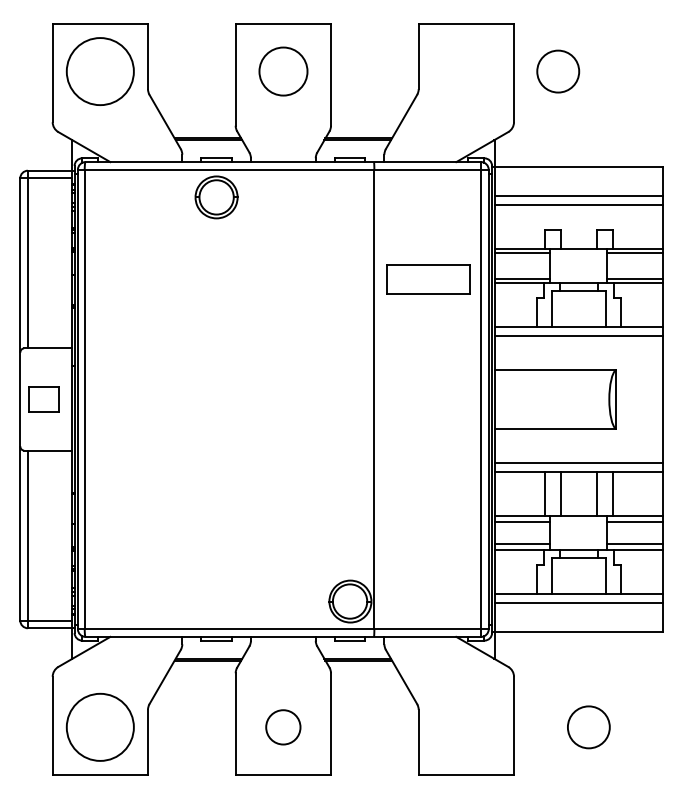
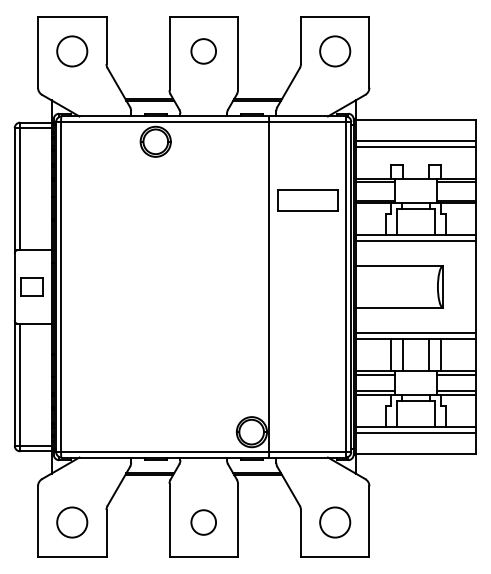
circle: (100, 71) -> (72, 51), size x0.62
circle: (283, 71) -> (203, 51), size x0.71
circle: (558, 71) -> (335, 51), moved
circle: (100, 727) -> (72, 522), size x0.62
circle: (589, 727) -> (335, 522), moved

